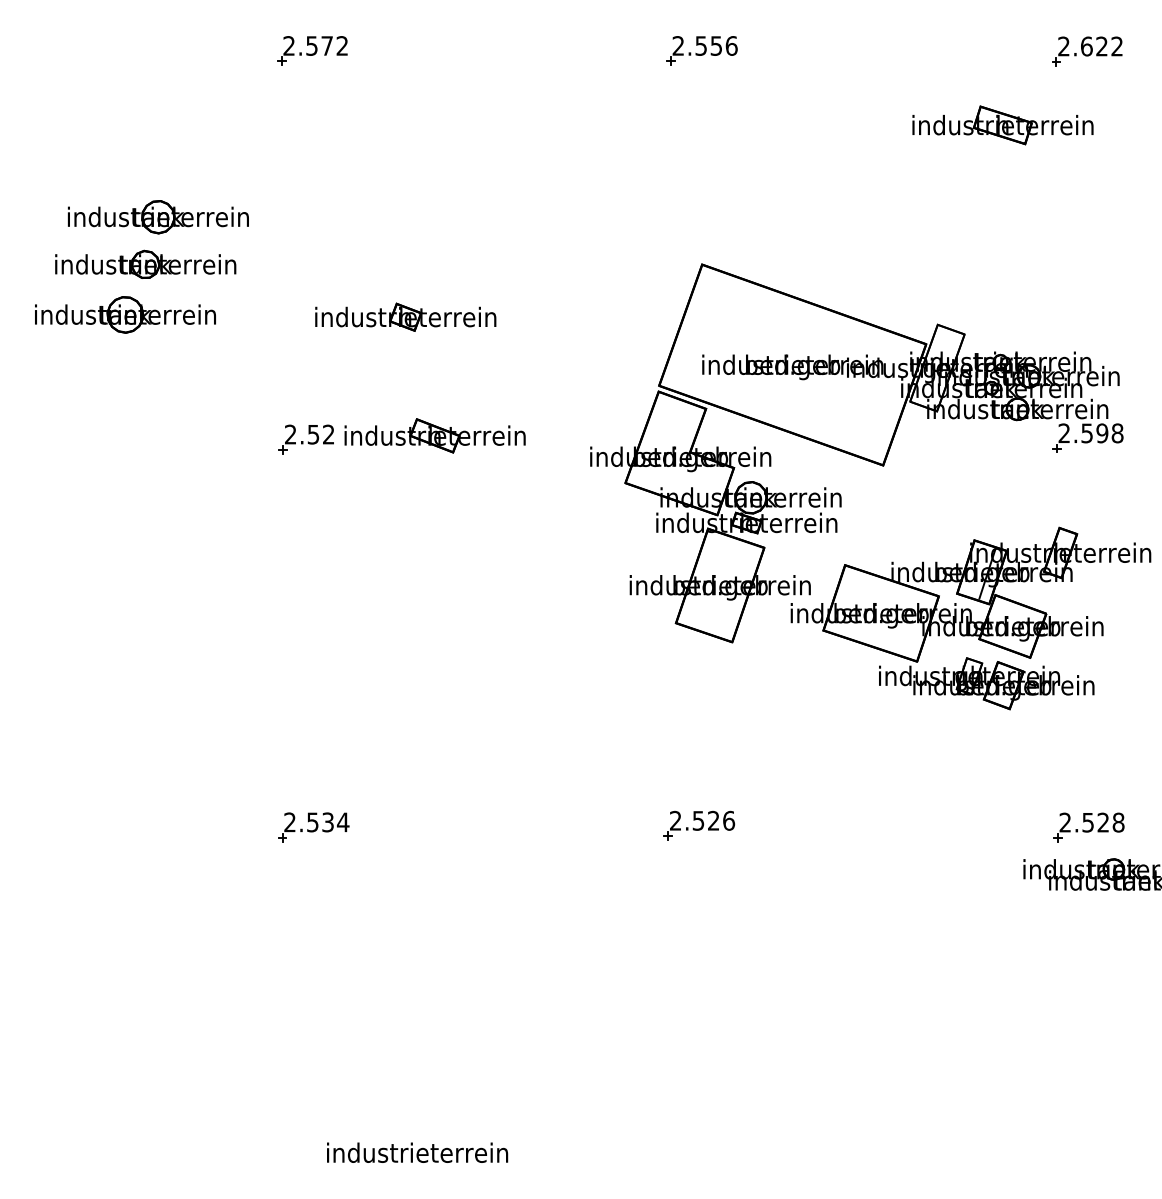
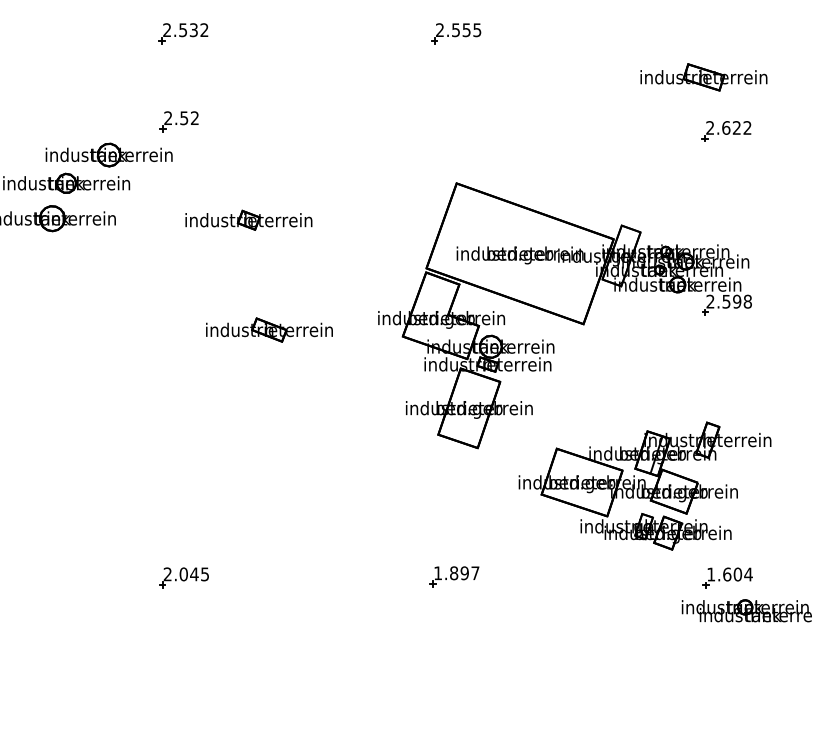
text: (326, 45) -> (193, 29), 2.572 -> 2.532
text: (731, 45) -> (477, 29), 2.556 -> 2.555
part: (1087, 51) -> (726, 131), moved
part: (1002, 125) -> (703, 77), moved
part: (158, 217) -> (109, 155), moved
part: (434, 435) -> (269, 329), moved
part: (305, 439) -> (178, 121), moved
part: (970, 618) -> (644, 486), moved
text: (702, 820) -> (456, 573), 2.526 -> 1.897
text: (328, 822) -> (194, 574), 2.534 -> 2.045
text: (1091, 822) -> (729, 574), 2.528 -> 1.604

